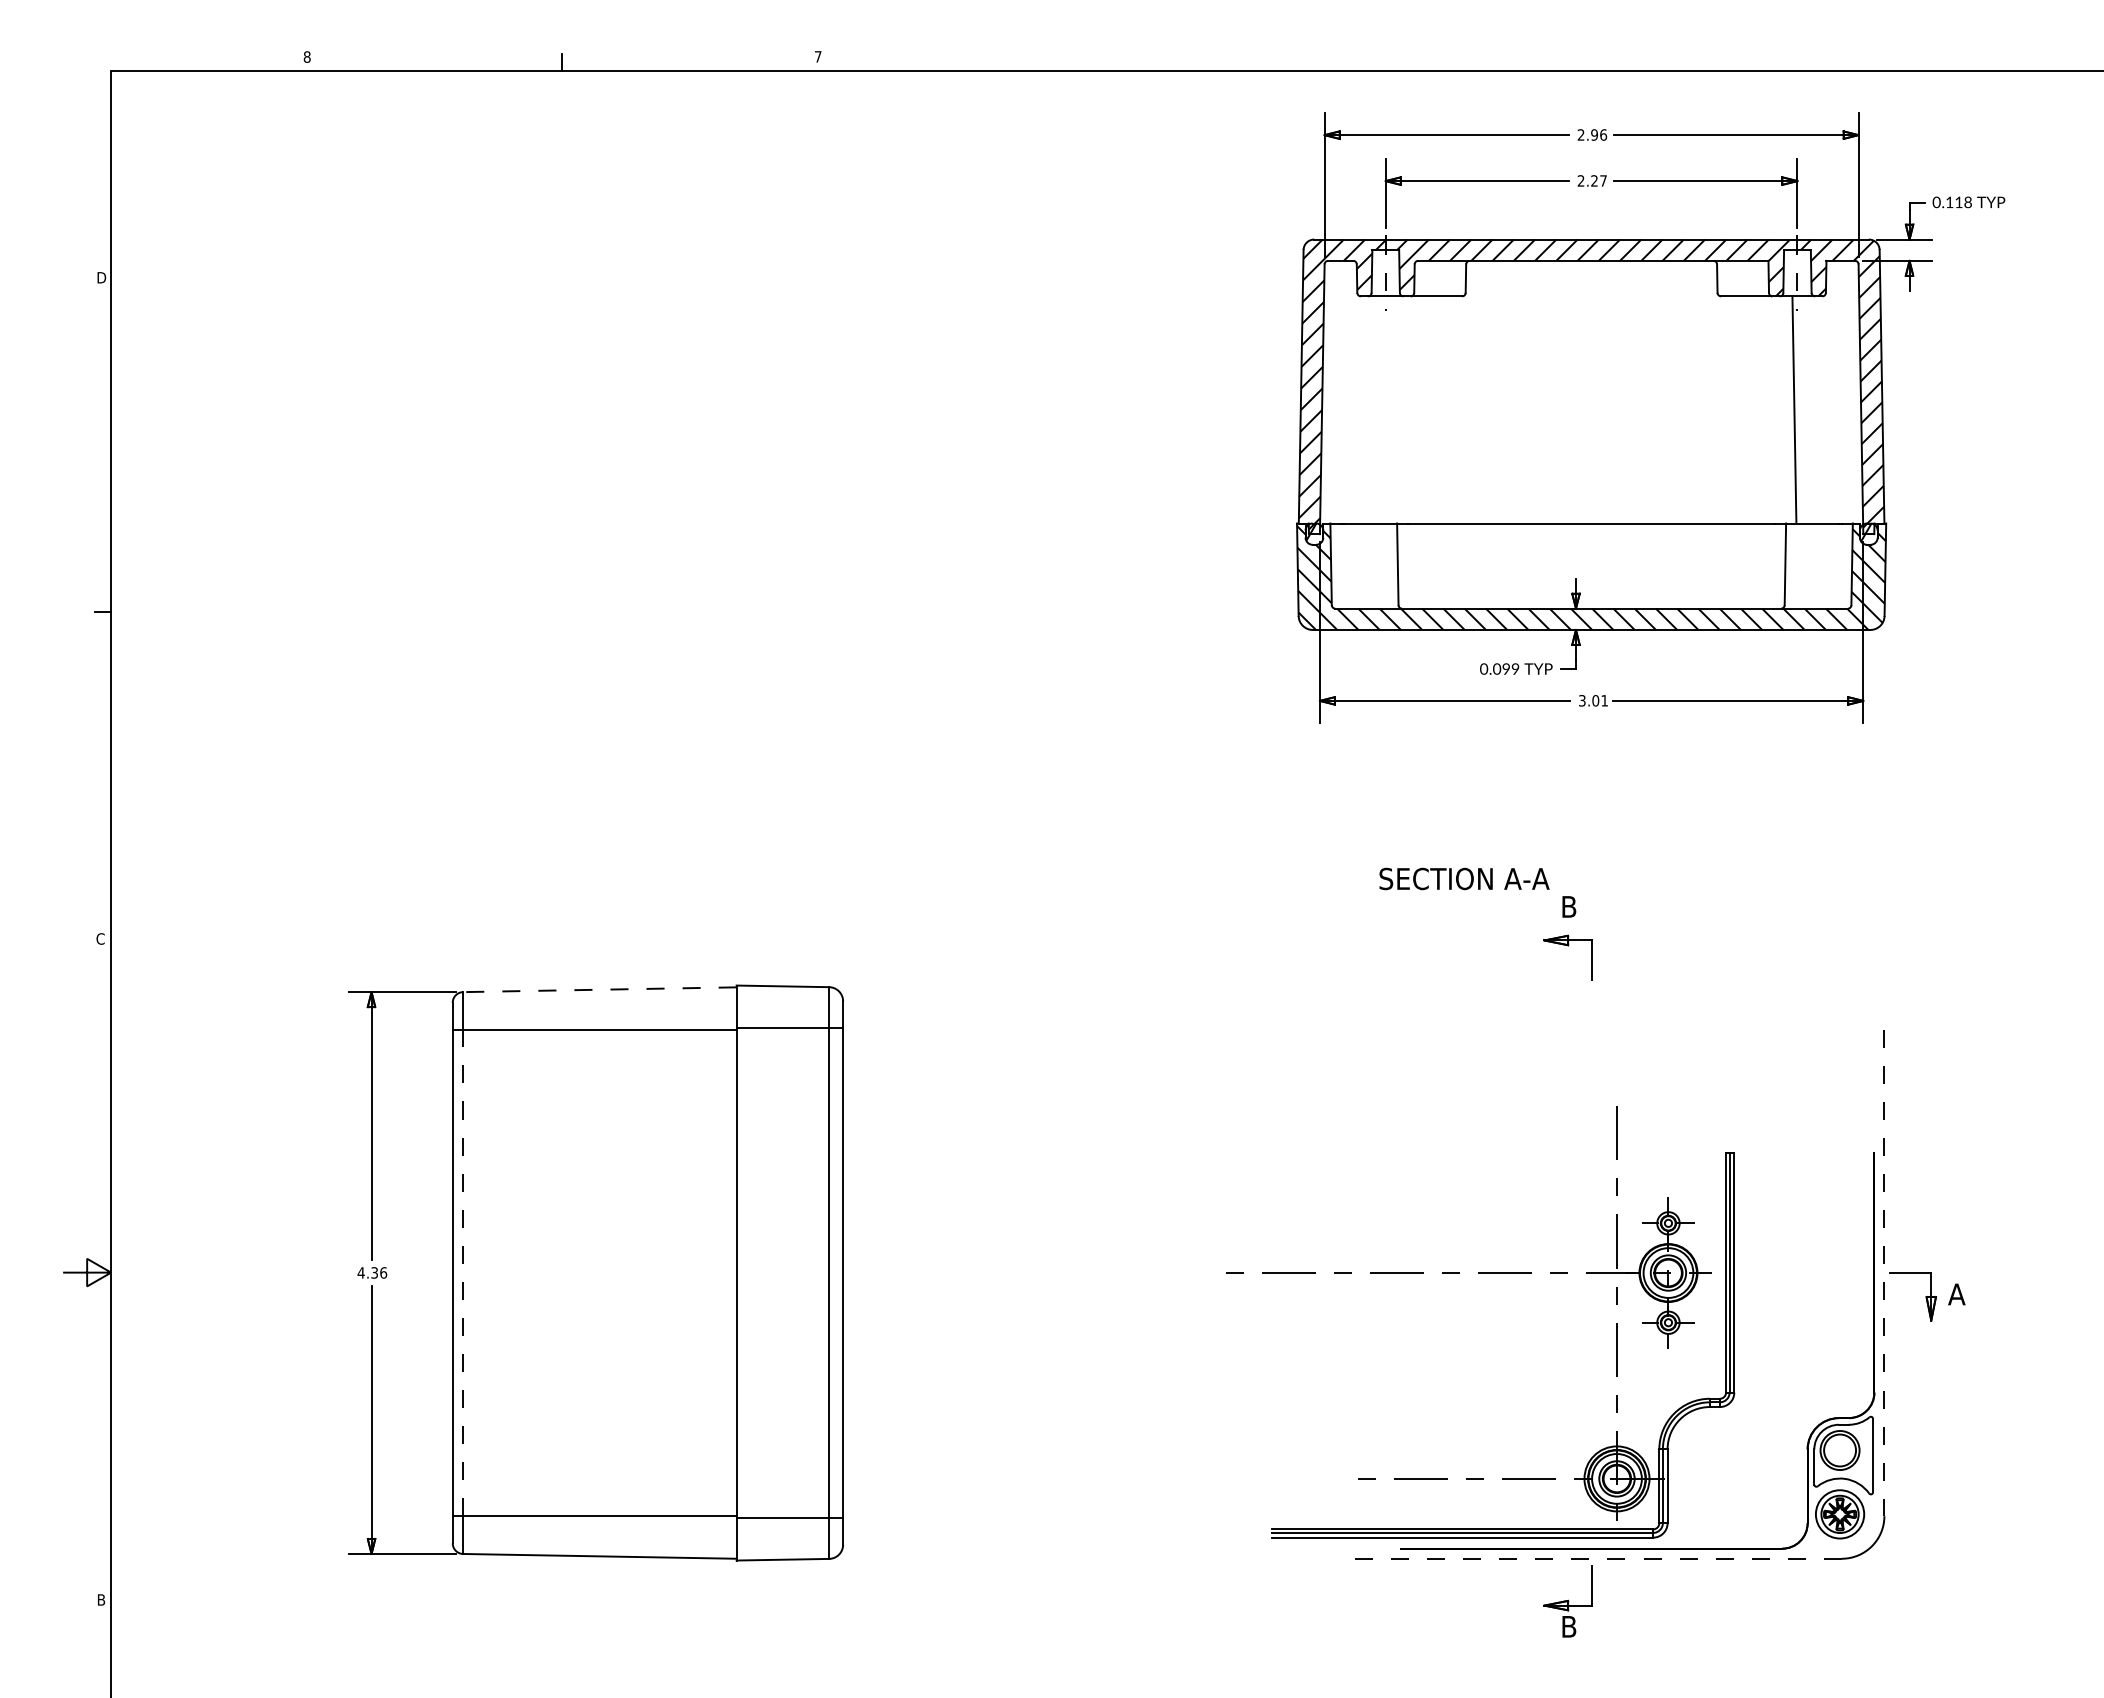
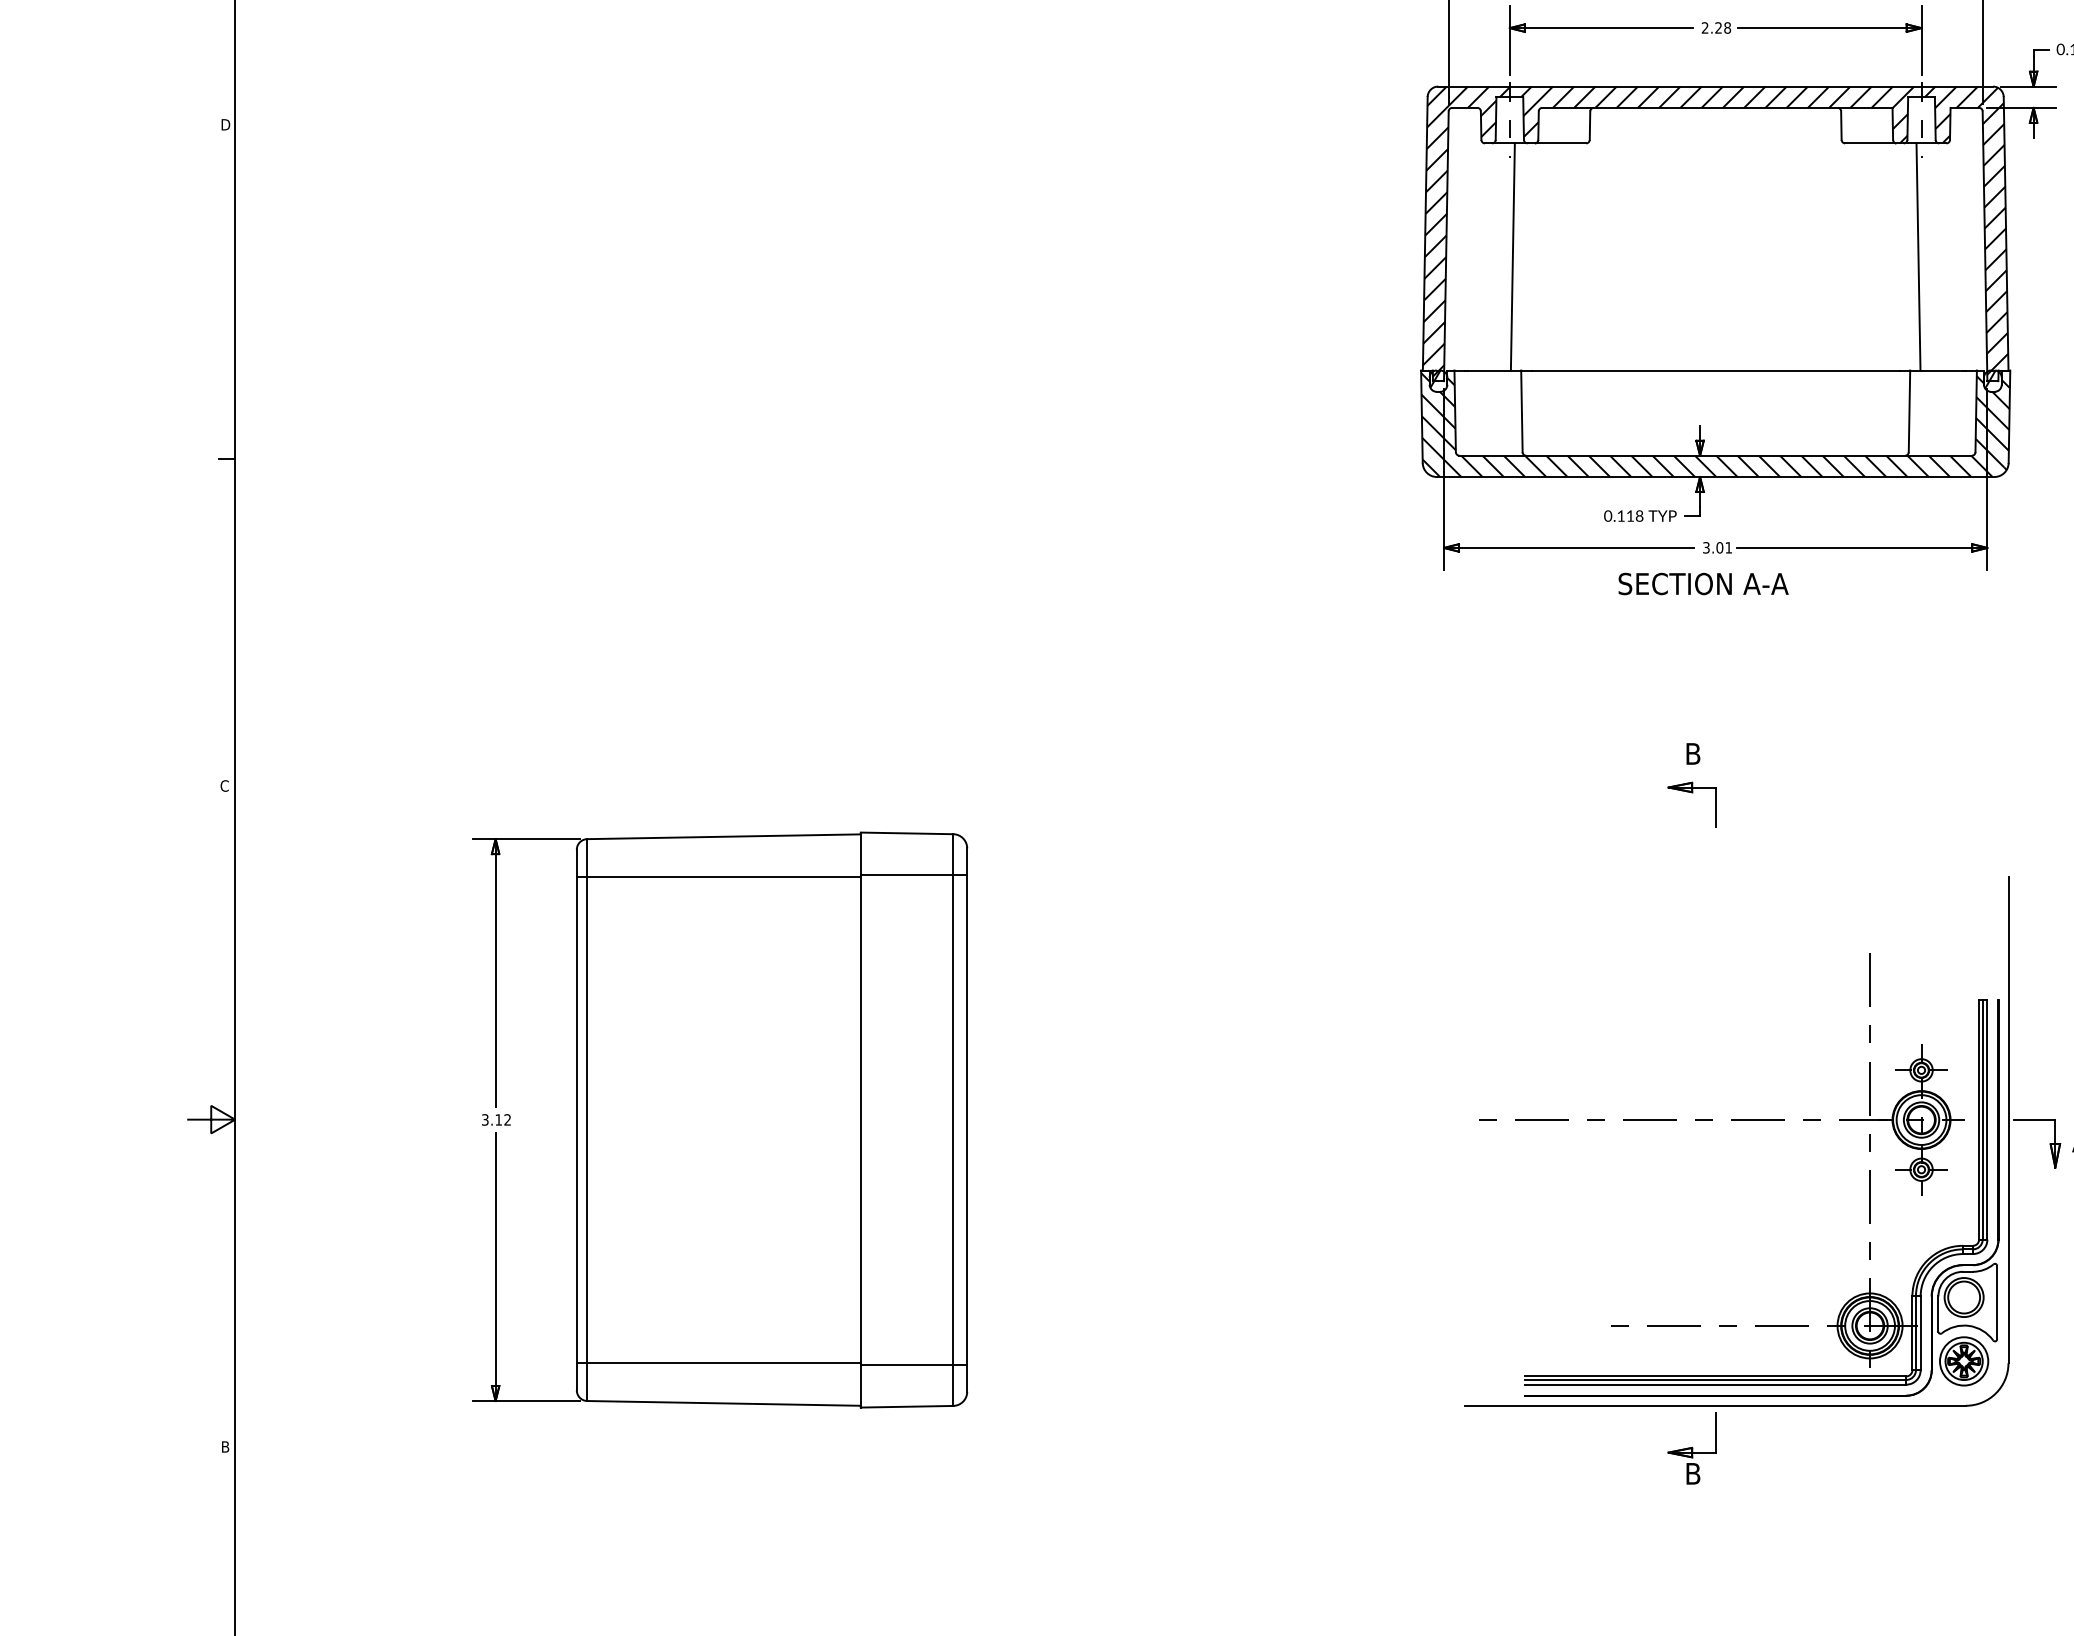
text: (1603, 180) -> (1727, 27), 2.27 -> 2.28
line: (1388, 409) -> (1512, 256), added
text: (1506, 668) -> (1630, 515), 0.099 -> 0.118
text: (1464, 878) -> (1703, 583), moved
line: (599, 989) -> (723, 836), dashed -> solid
text: (372, 1272) -> (496, 1119), 4.36 -> 3.12
line: (463, 1272) -> (587, 1119), dashed -> solid
part: (1480, 1273) -> (1733, 1120), moved
line: (1884, 1273) -> (2008, 1120), dashed -> solid
line: (1591, 1558) -> (1715, 1405), dashed -> solid

